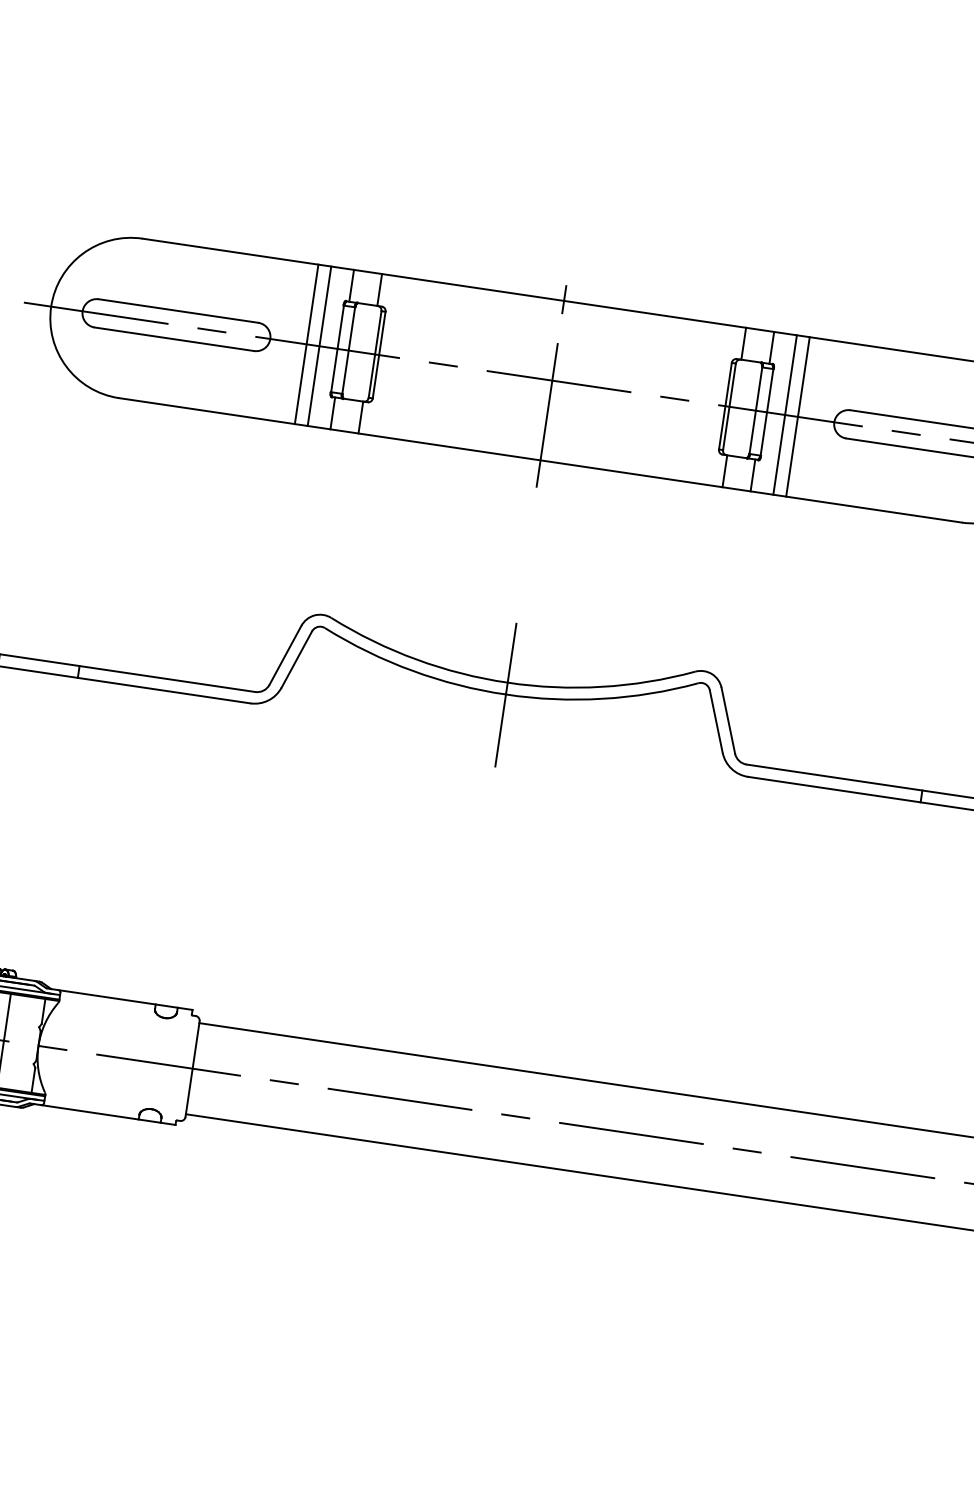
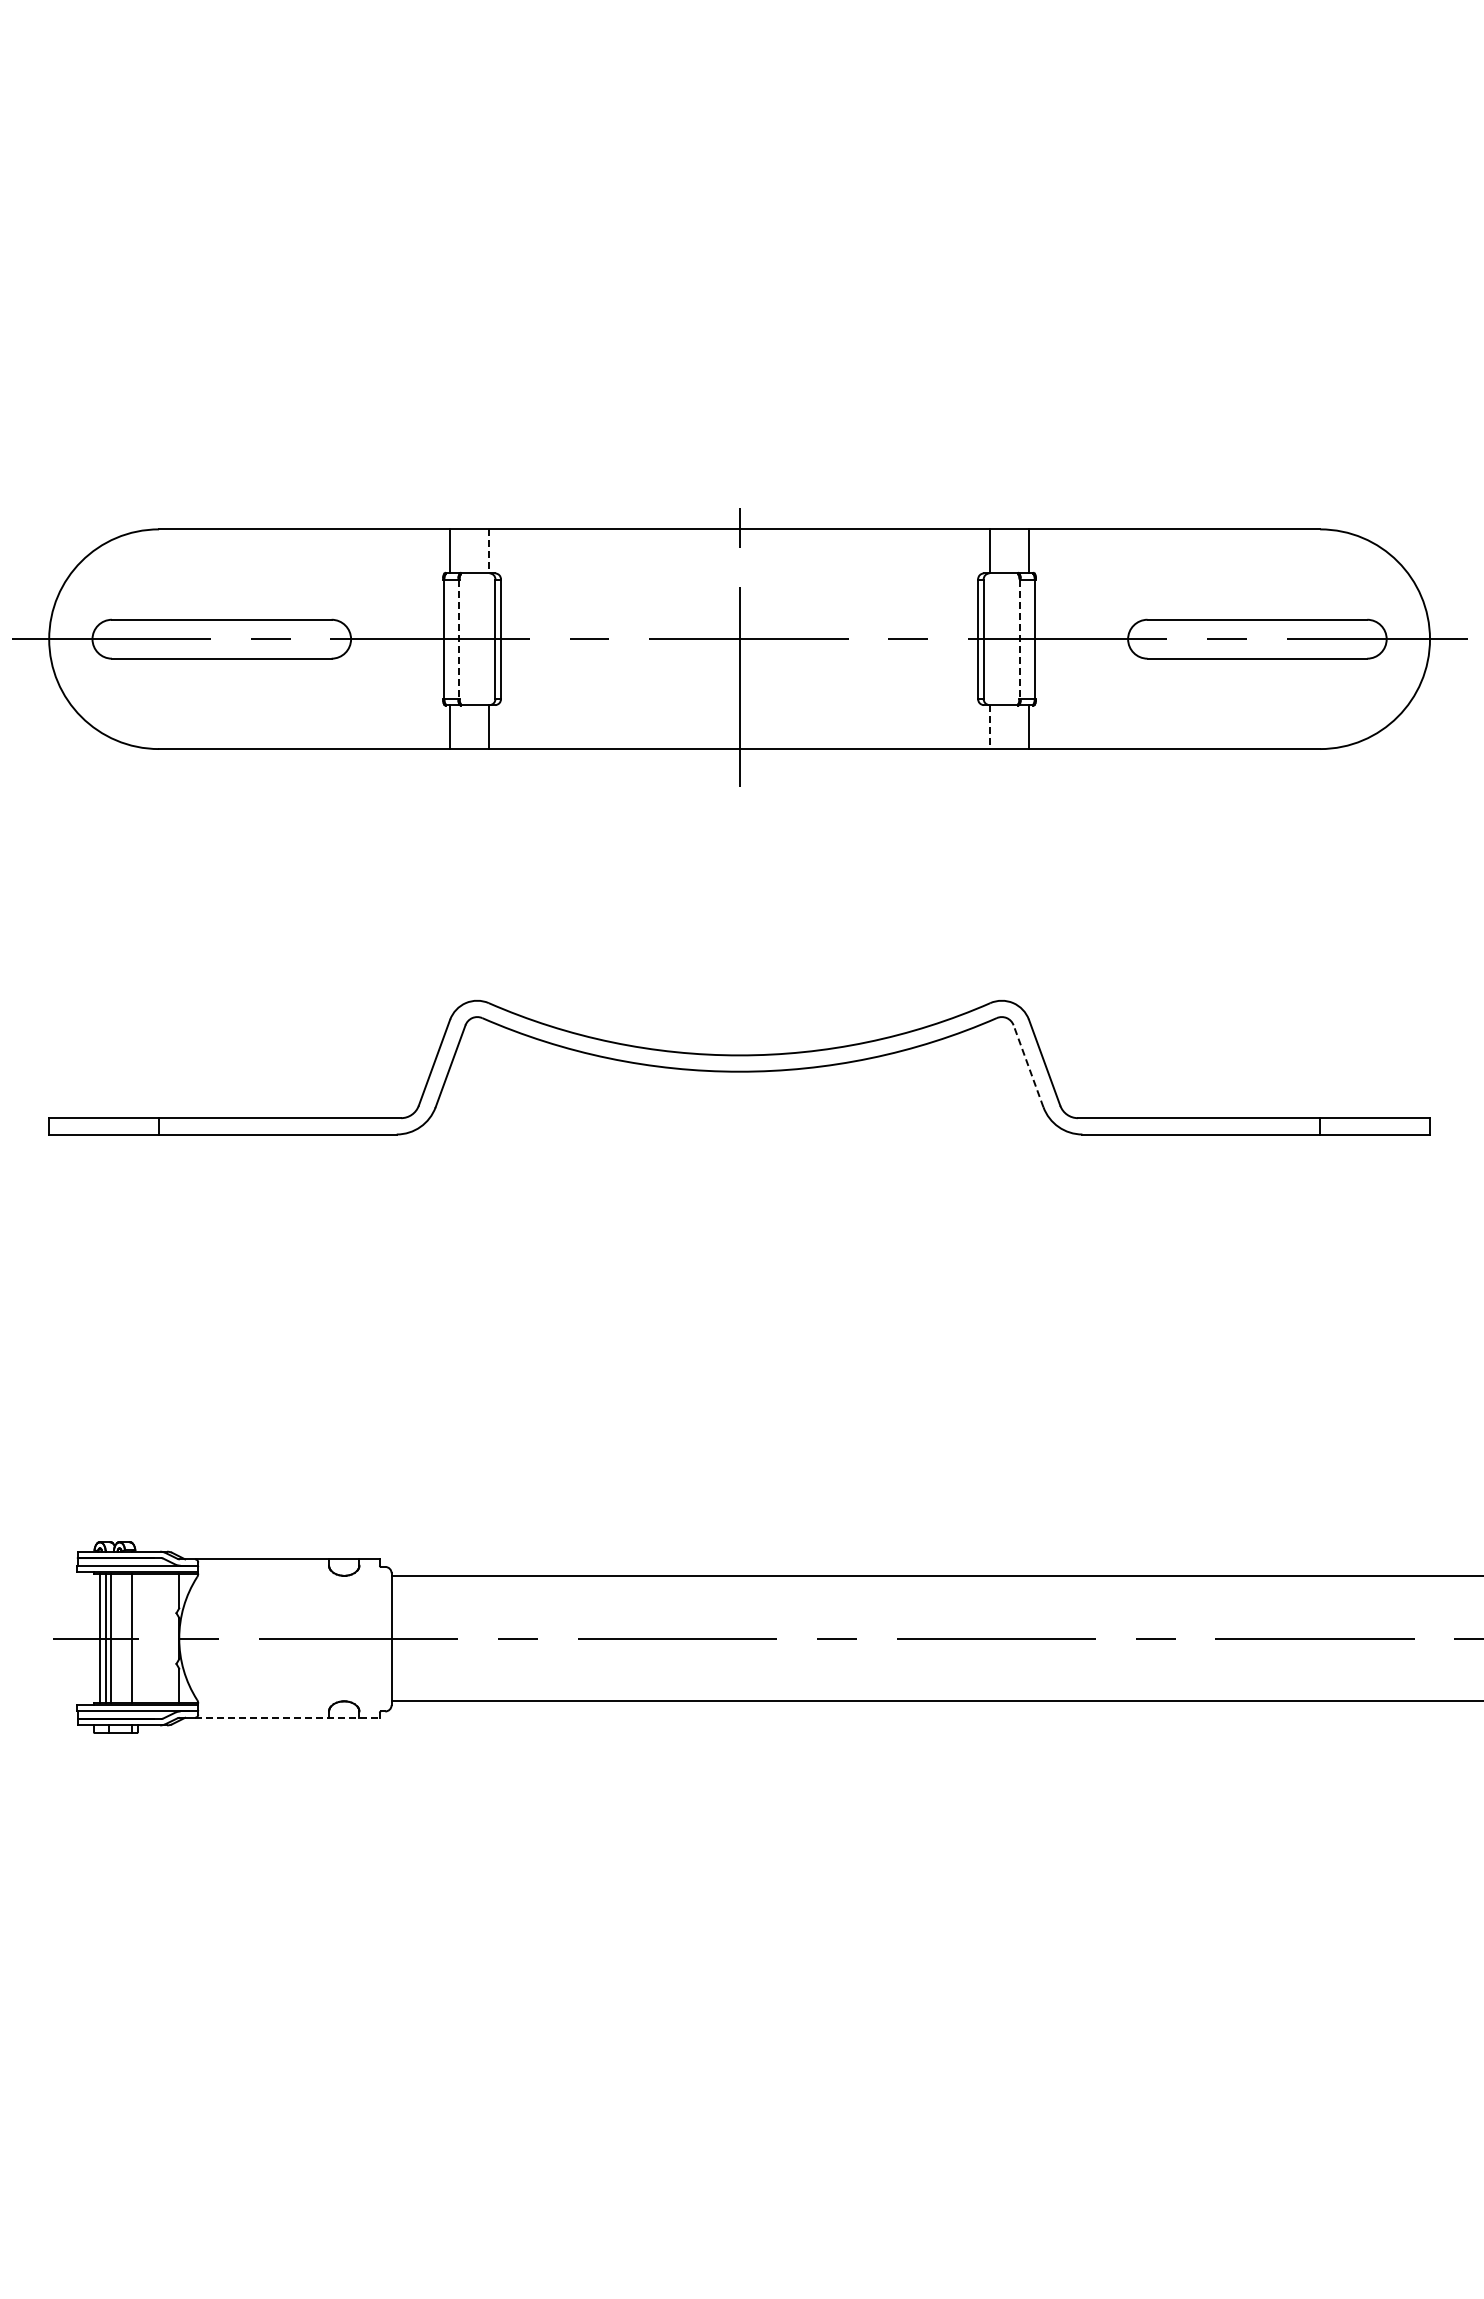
line: (379, 290) -> (488, 551), solid -> dashed
line: (306, 344) -> (401, 639), removed
line: (319, 346) -> (418, 639), removed
line: (348, 350) -> (459, 639), solid -> dashed
line: (756, 410) -> (1020, 639), solid -> dashed
line: (785, 415) -> (1060, 639), removed
line: (798, 417) -> (1078, 639), removed
line: (724, 471) -> (990, 727), solid -> dashed
line: (506, 691) -> (739, 1067), removed
line: (716, 721) -> (1028, 1066), solid -> dashed
line: (109, 1114) -> (288, 1717), solid -> dashed

